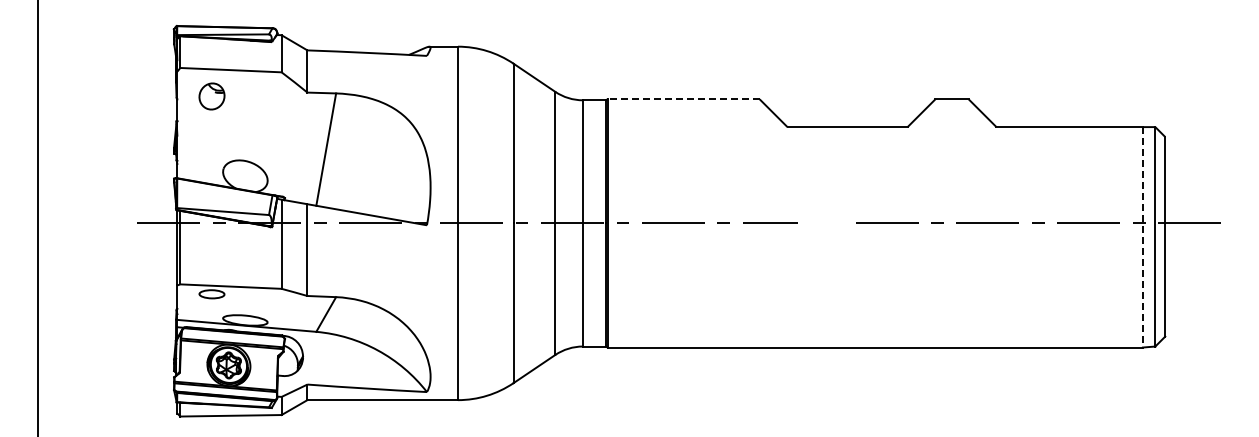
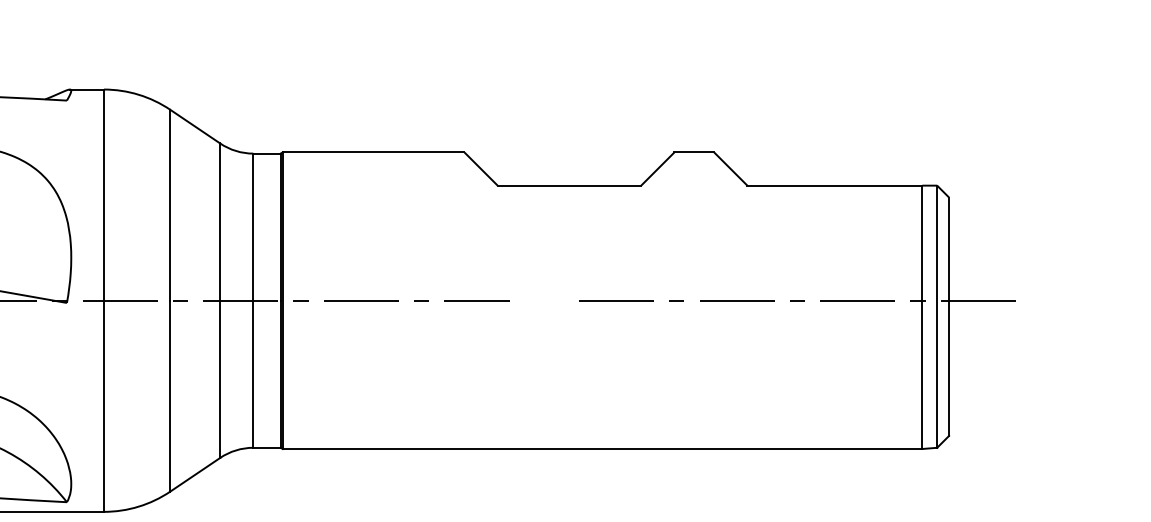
line: (683, 99) -> (373, 152), dashed -> solid
line: (1142, 237) -> (921, 317), dashed -> solid

